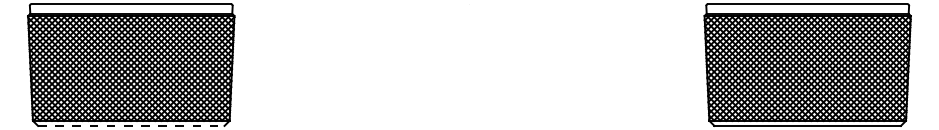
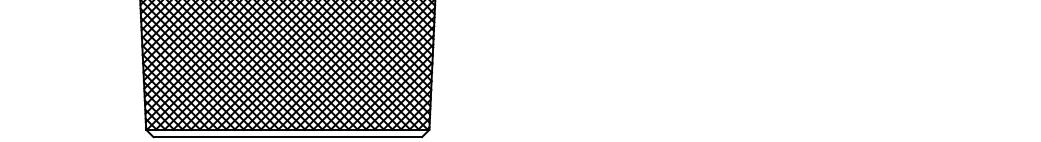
line: (131, 125) -> (288, 136), dashed -> solid

